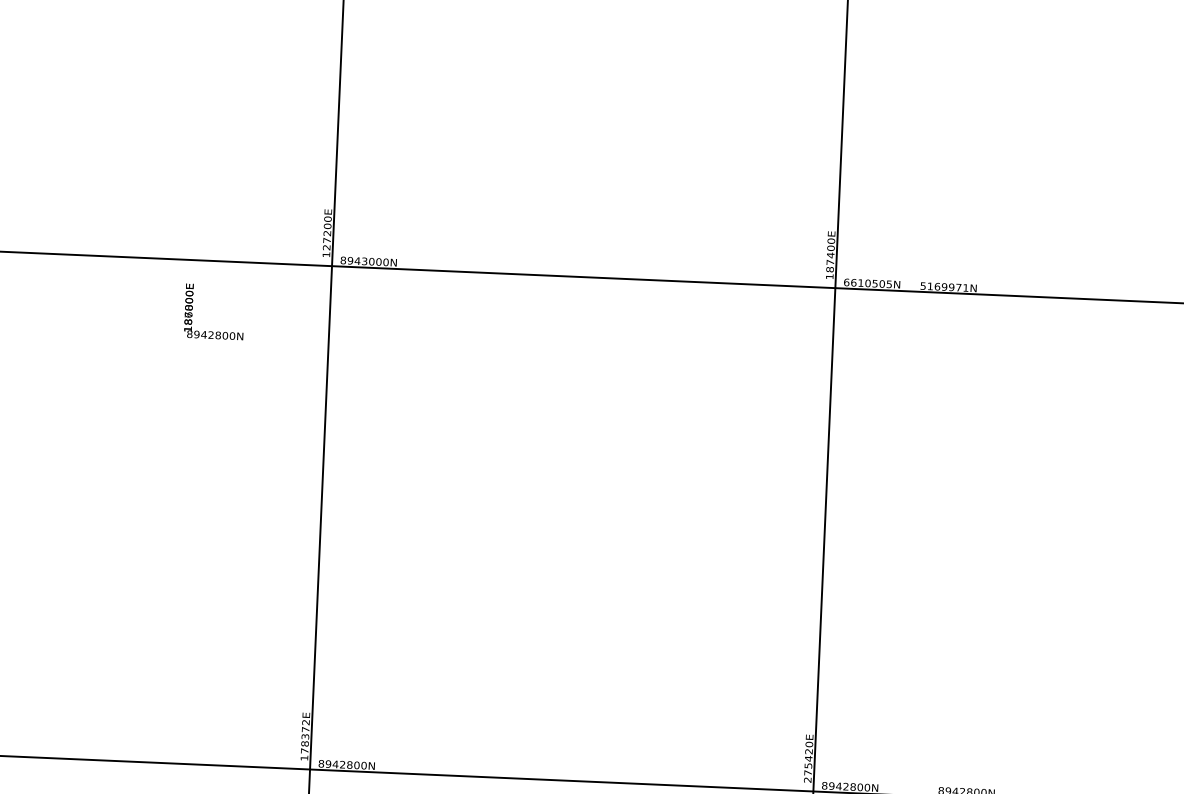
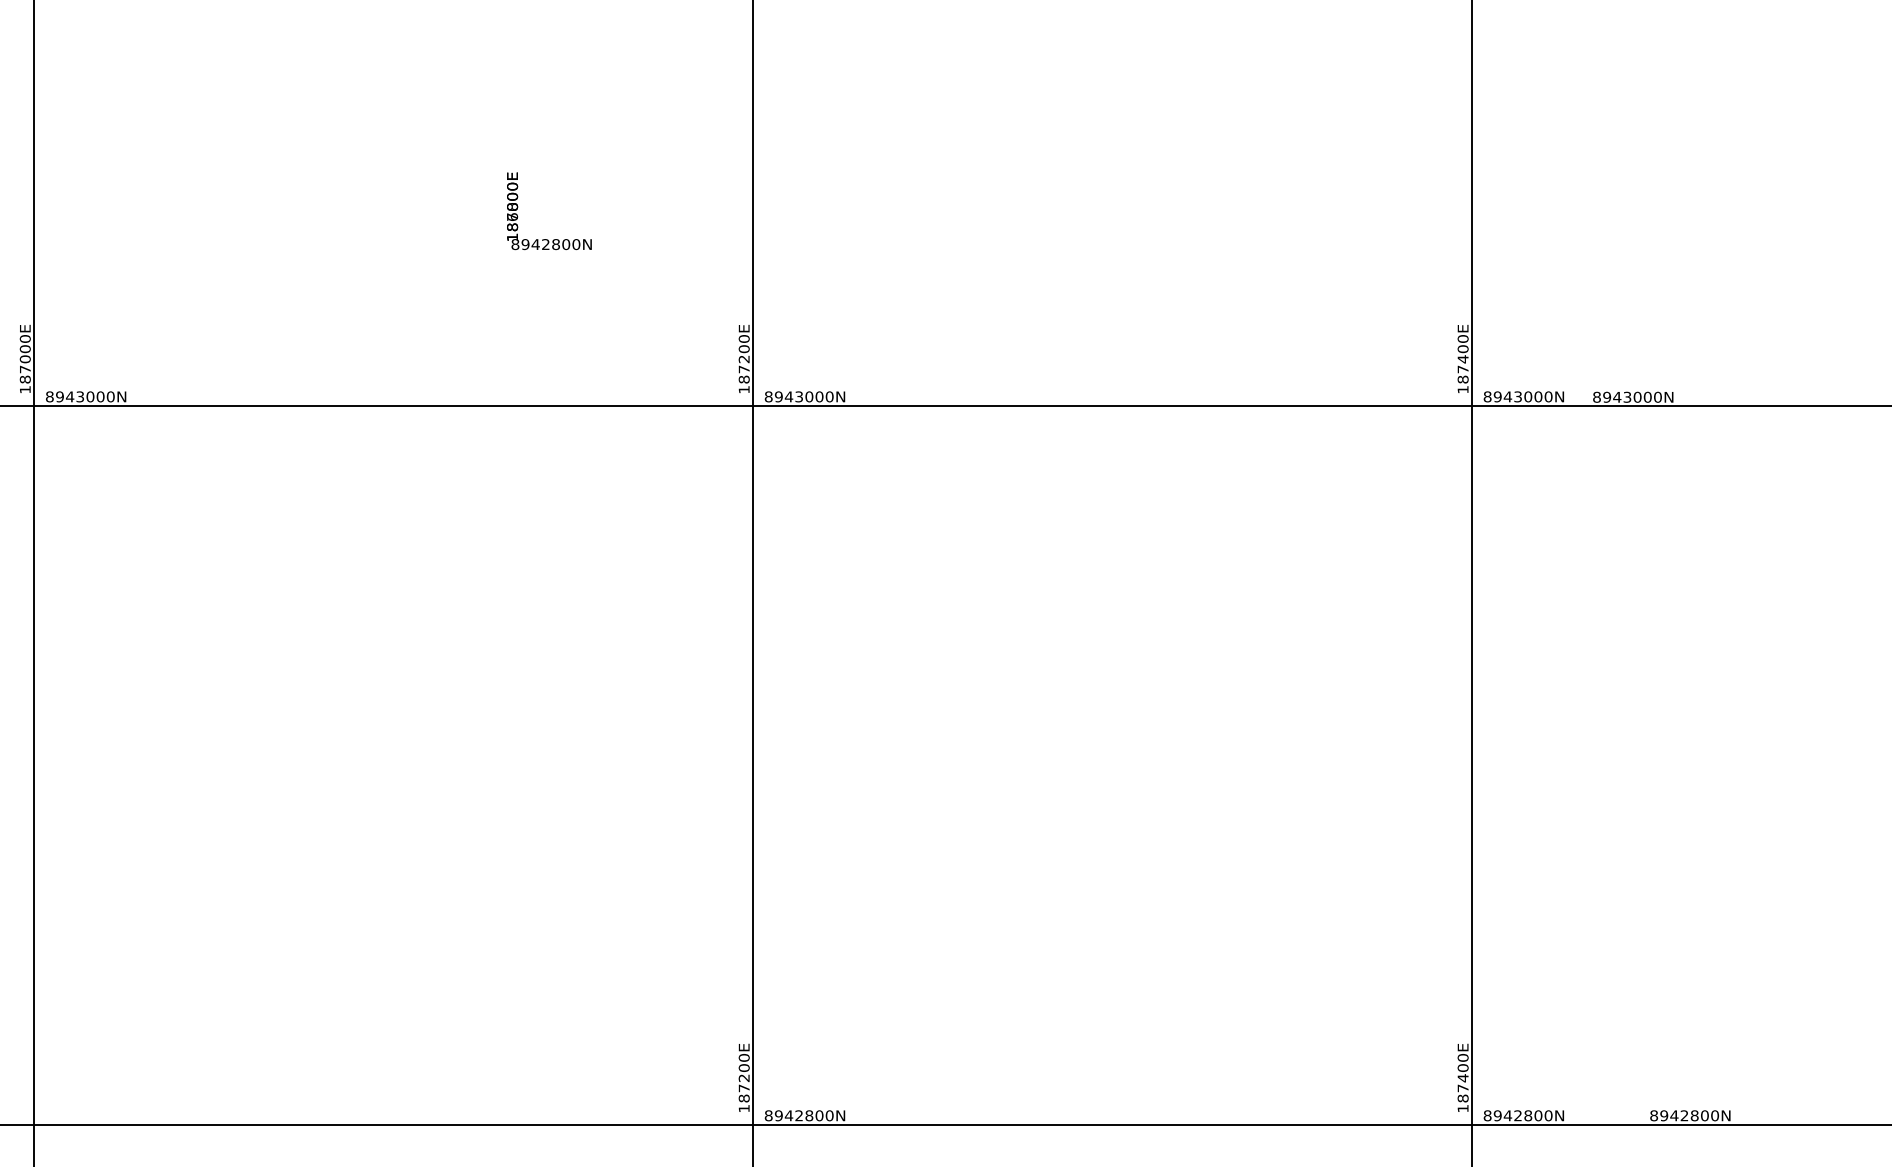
text: (326, 247) -> (743, 379), 127200E -> 187200E
text: (867, 283) -> (1517, 396), 6610505N -> 8943000N
text: (944, 286) -> (1627, 396), 5169971N -> 8943000N
text: (214, 312) -> (549, 211), moved
text: (304, 736) -> (743, 1078), 178372E -> 187200E
text: (807, 765) -> (1462, 1088), 275420E -> 187400E

